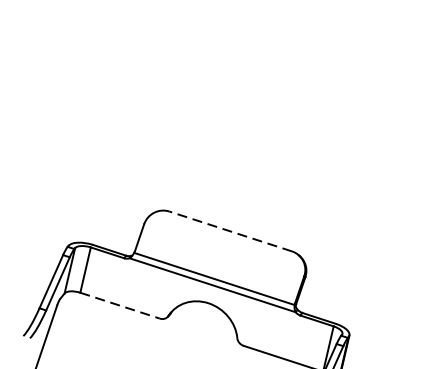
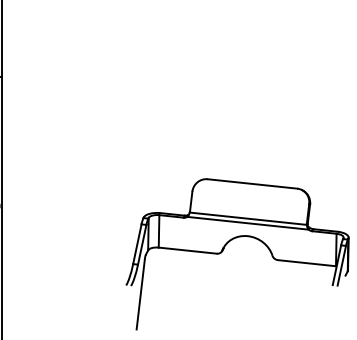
line: (229, 230) -> (251, 183), dashed -> solid
line: (121, 305) -> (188, 250), dashed -> solid

